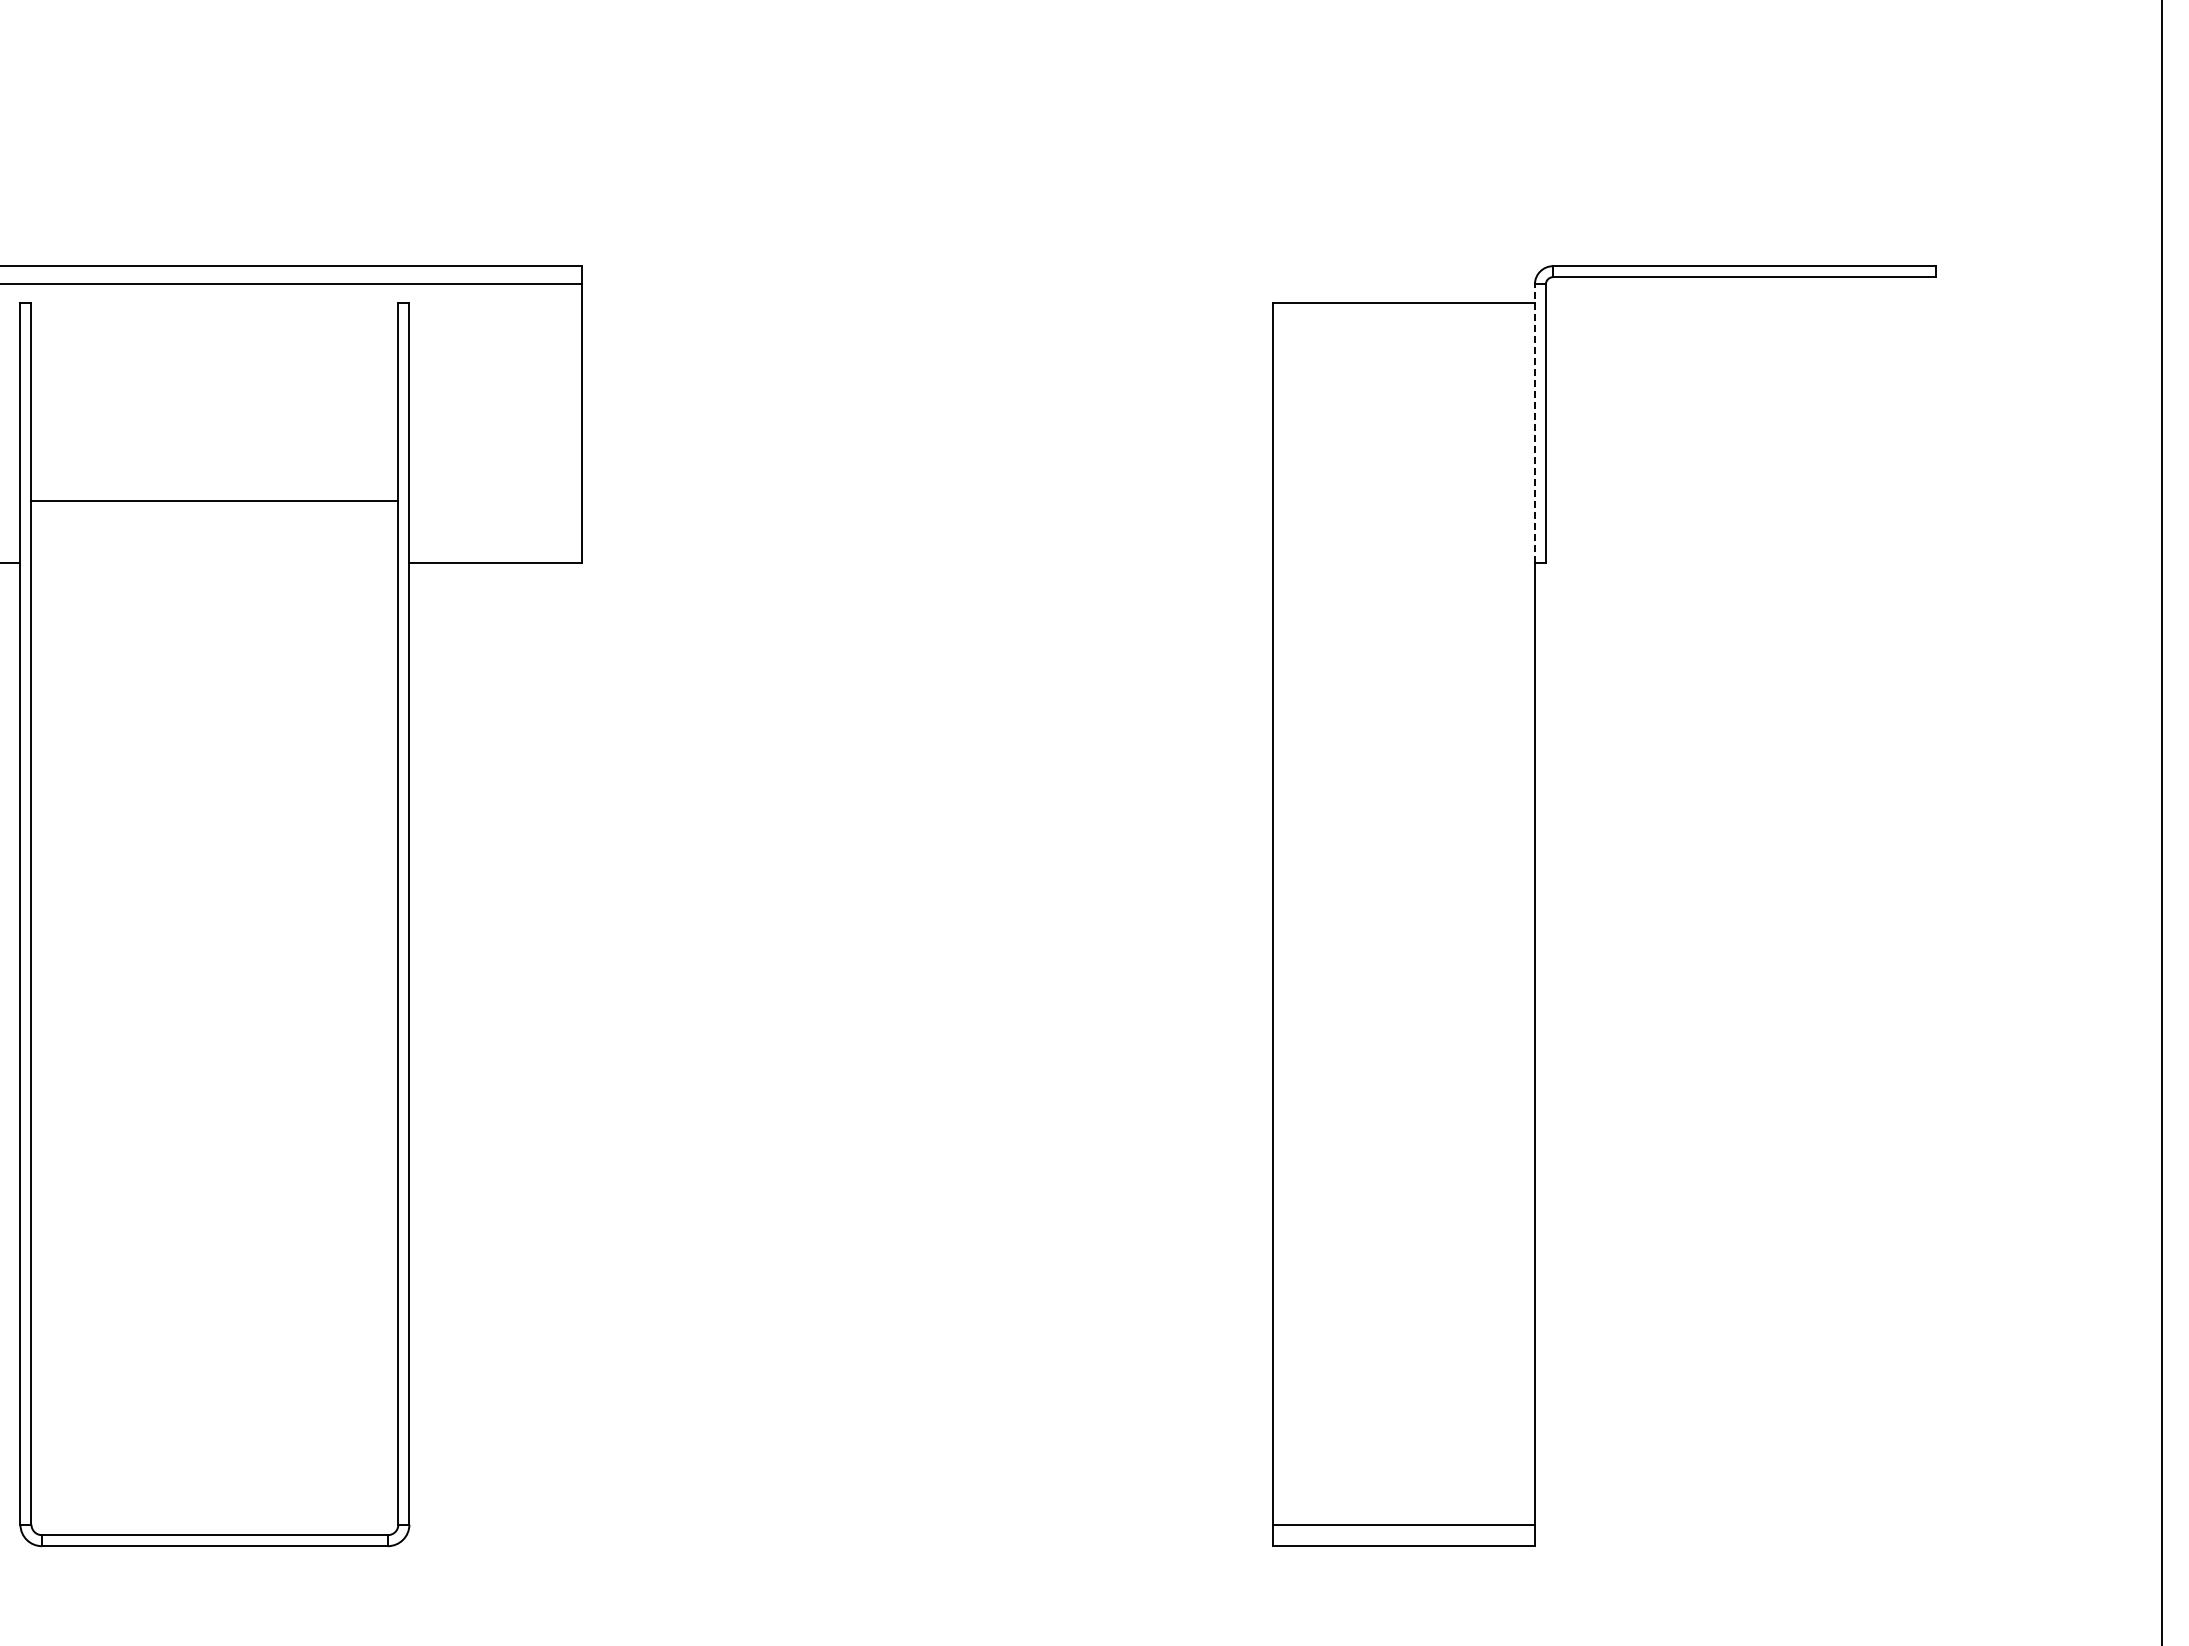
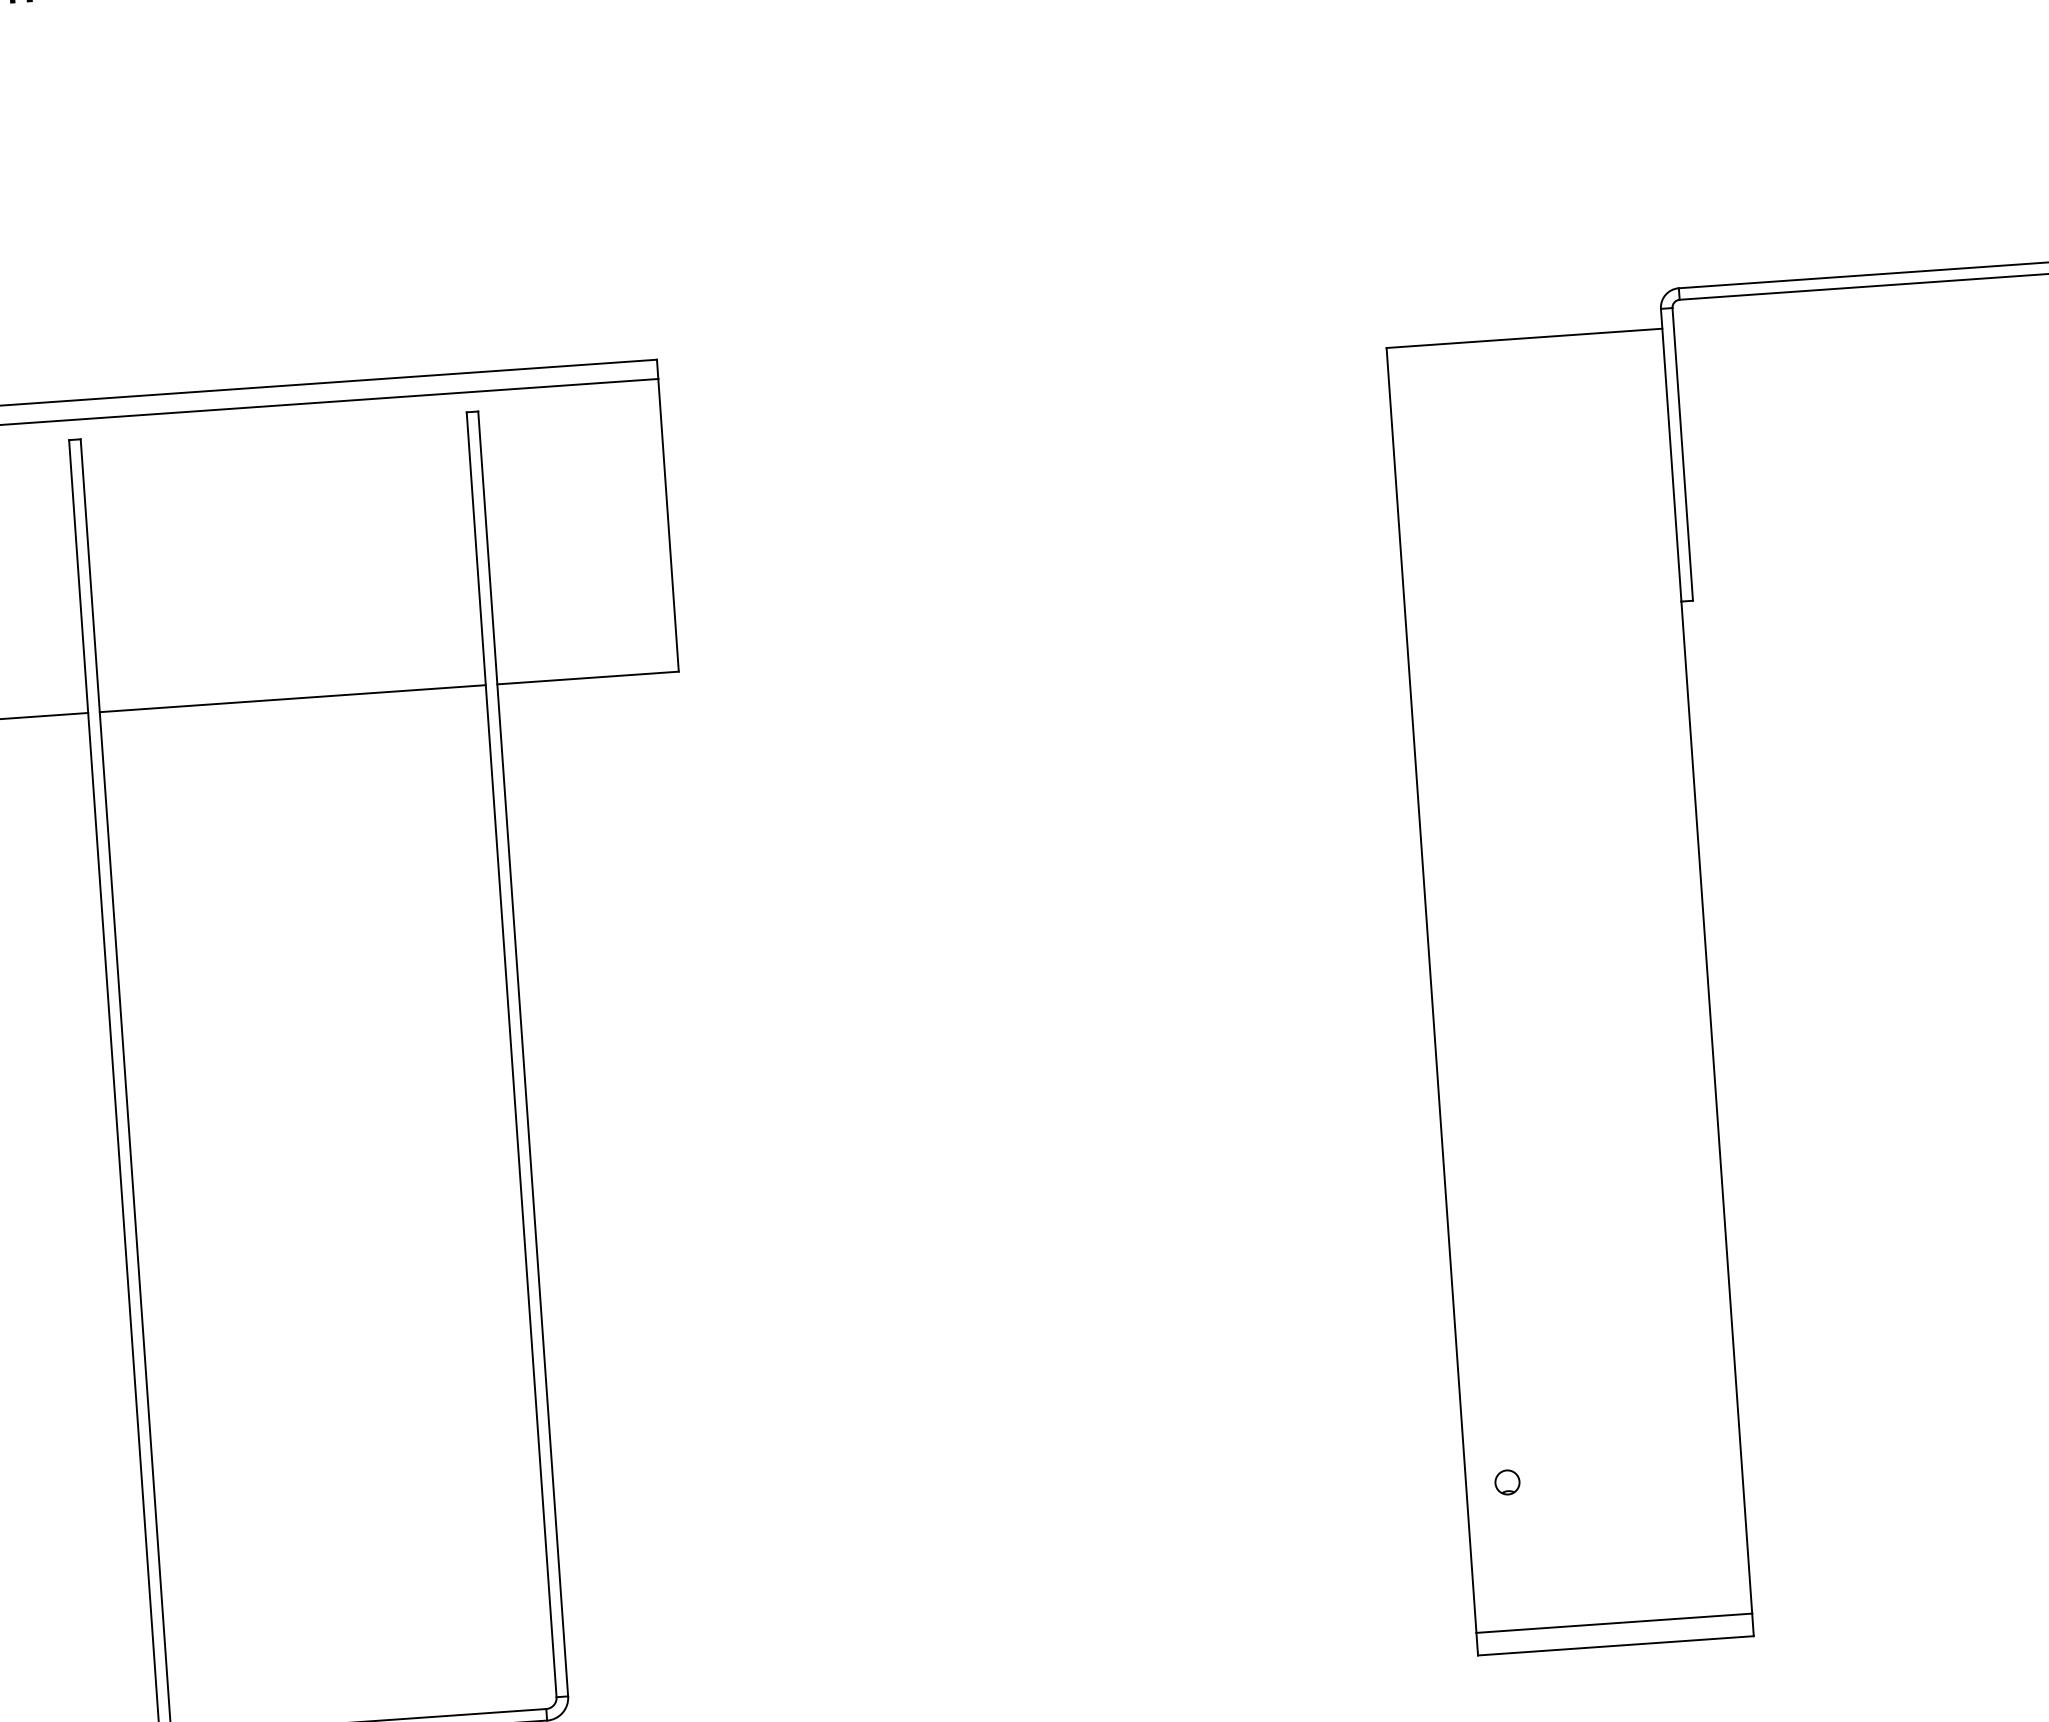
line: (1534, 423) -> (1670, 455), dashed -> solid
line: (214, 500) -> (292, 698), moved
part: (1311, 1384) -> (1506, 1482), added

